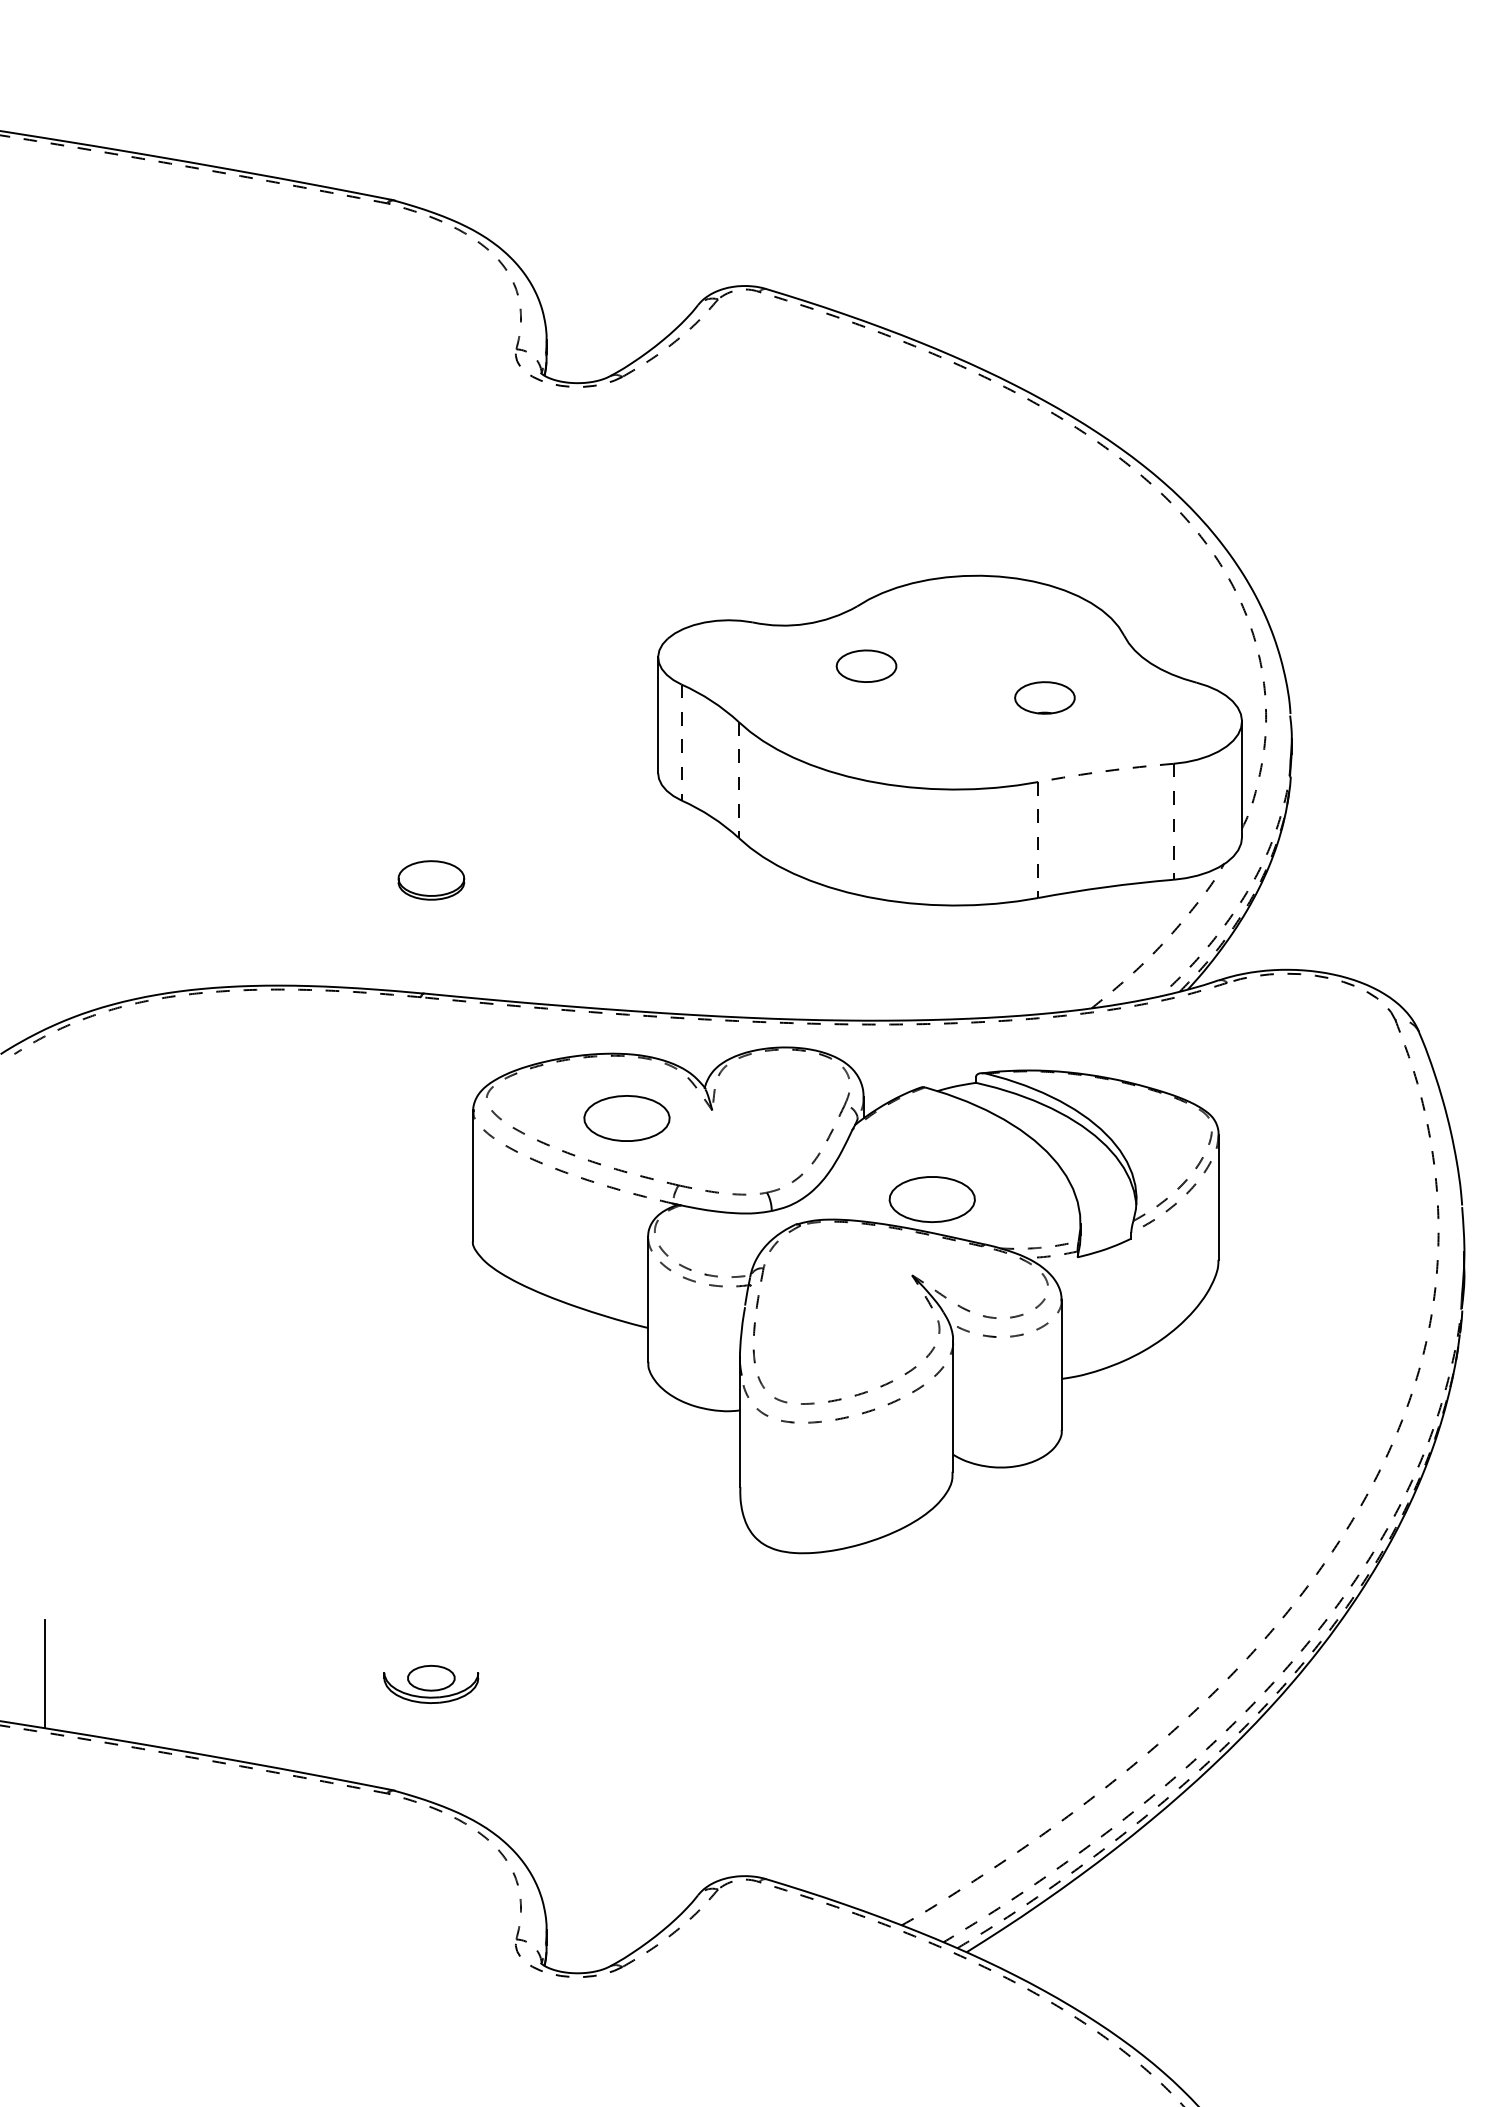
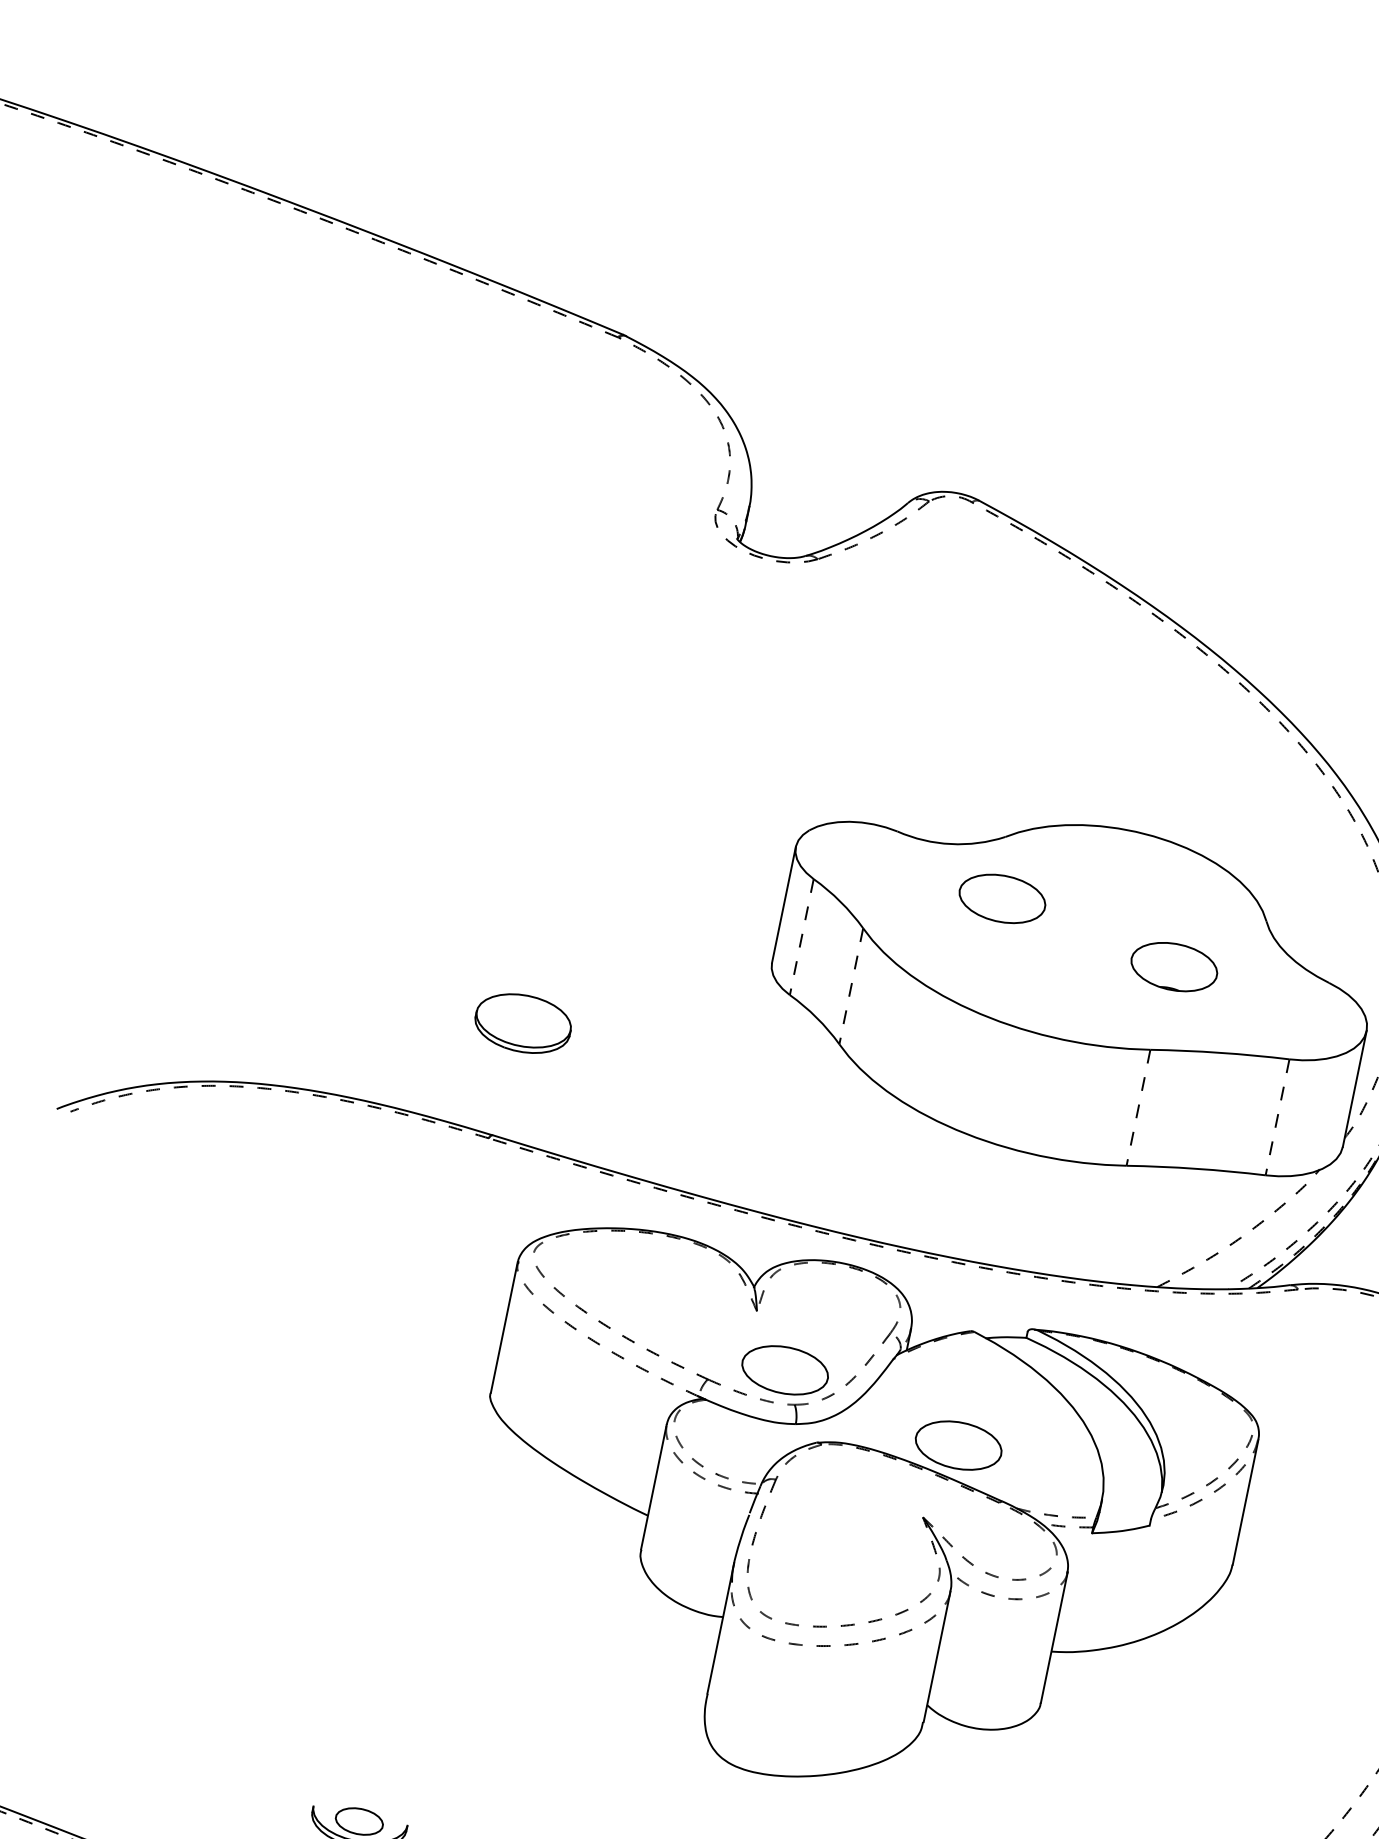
part: (866, 665) -> (1002, 897), size x1.43
part: (1044, 697) -> (1173, 966), size x1.43
arc: (1105, 771) -> (1219, 1053), dashed -> solid
part: (431, 880) -> (523, 1023), size x1.43
part: (626, 1118) -> (784, 1370), moved

